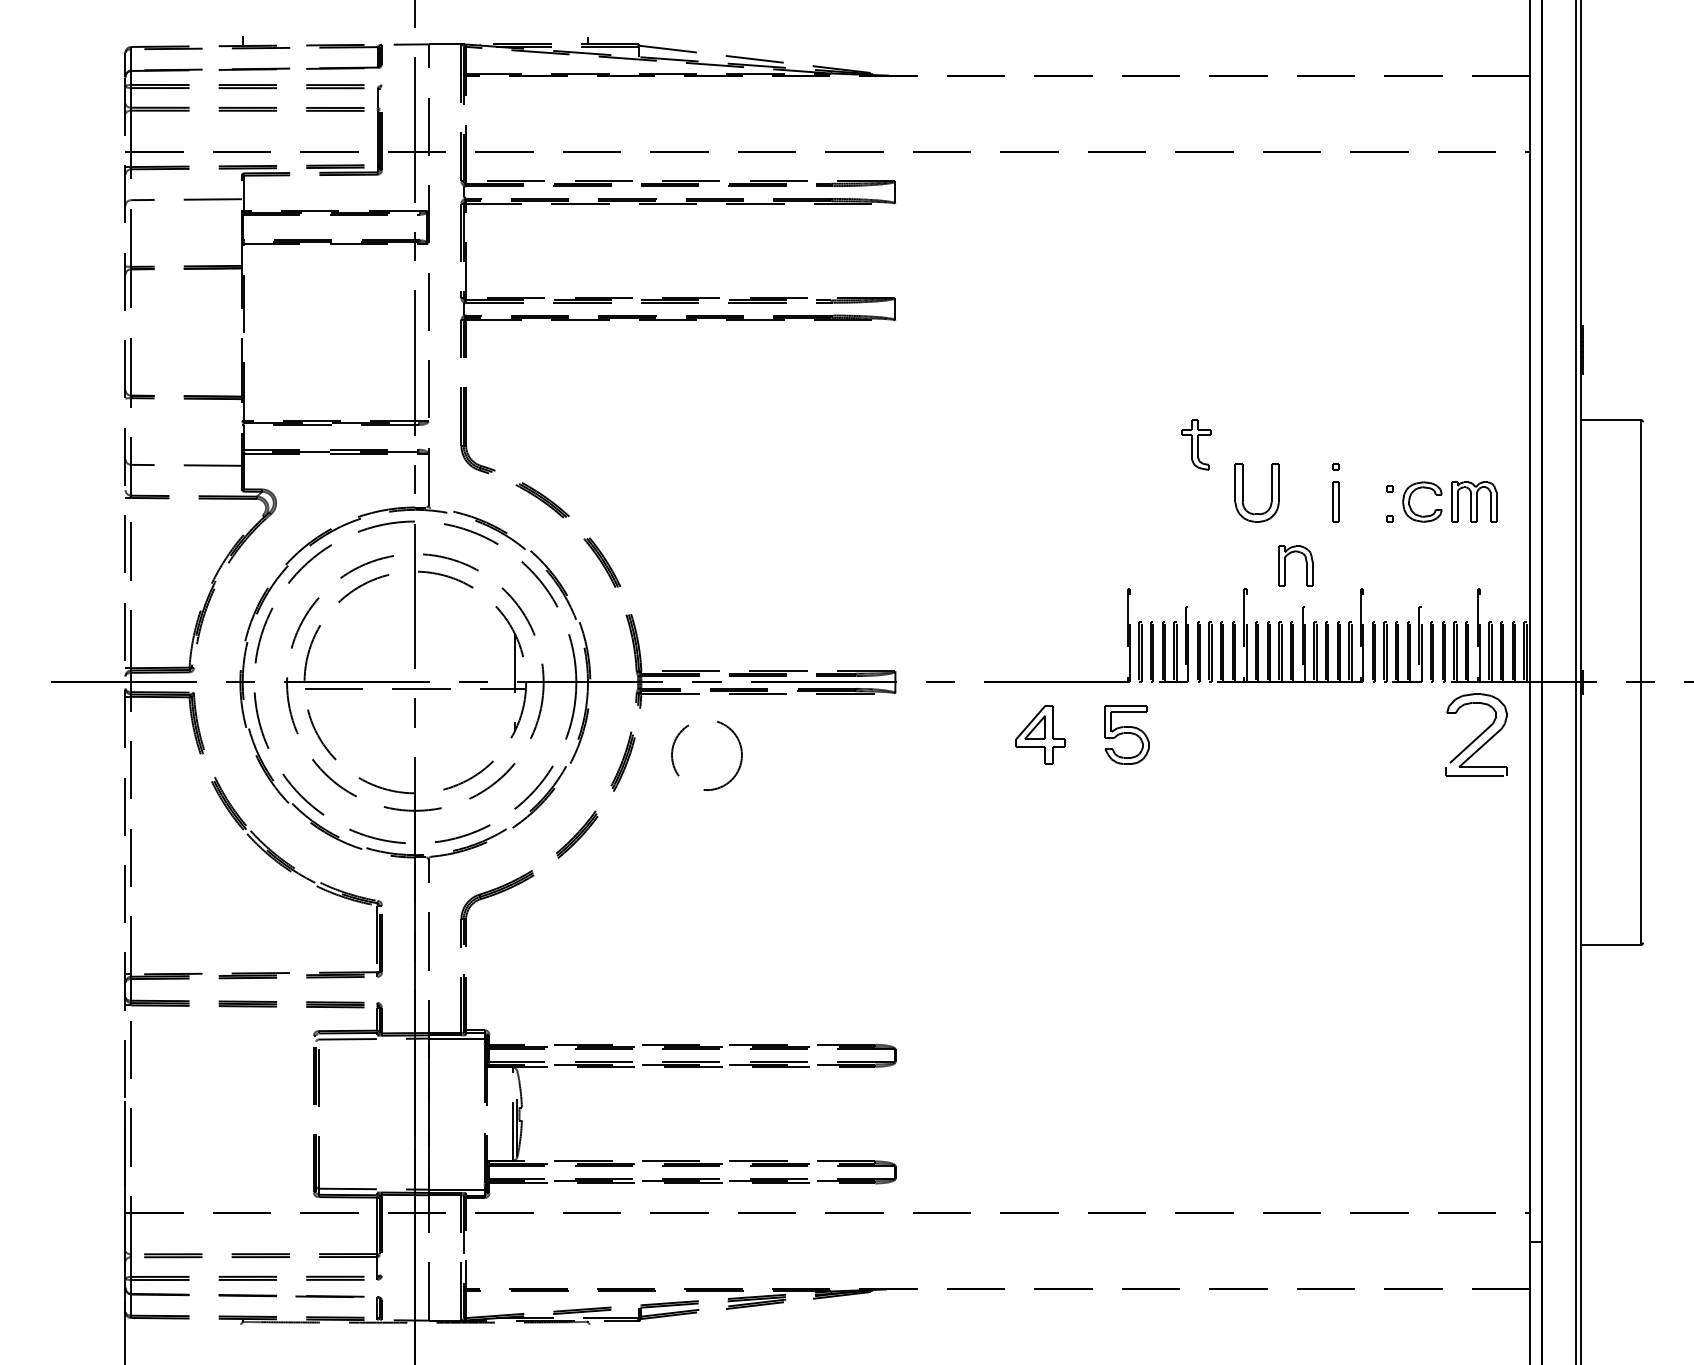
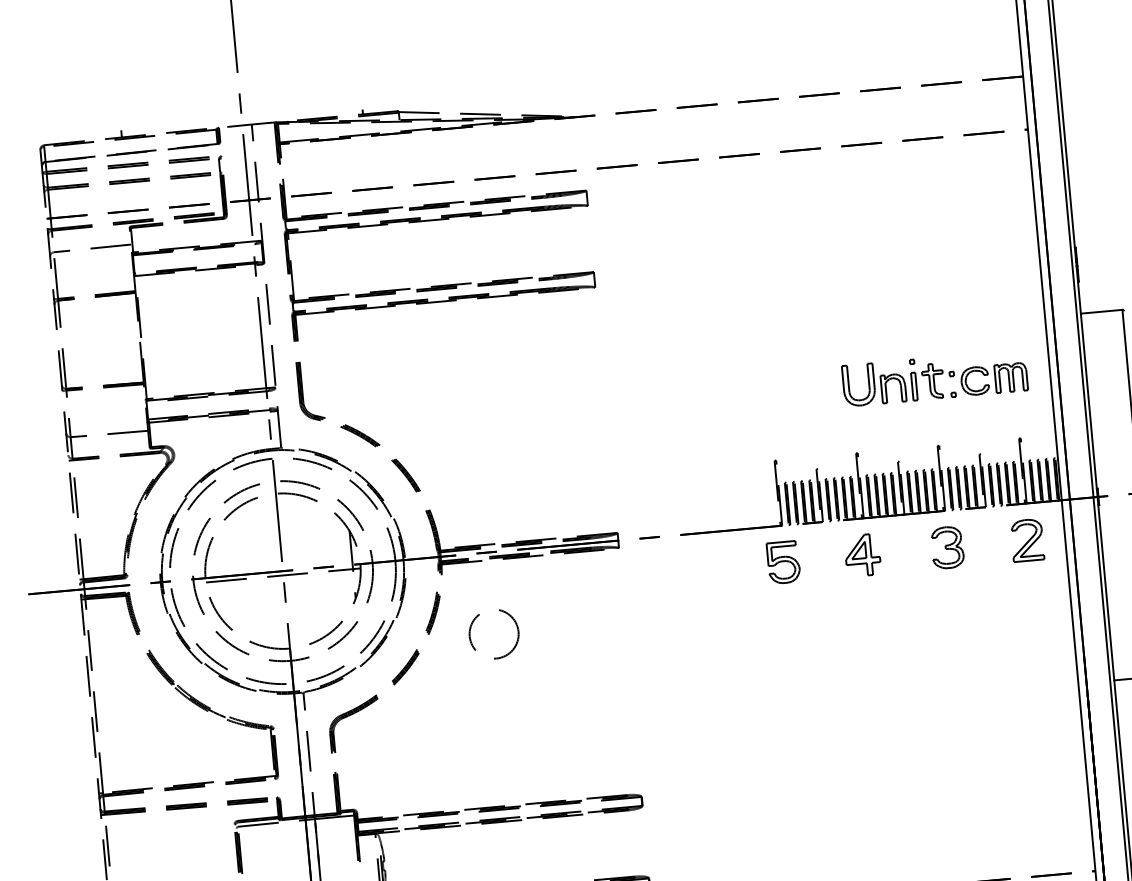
part: (1196, 444) -> (932, 381), moved
part: (1285, 565) -> (886, 388), moved
part: (1040, 734) -> (862, 555), moved
part: (1361, 734) -> (947, 547), added
part: (1475, 734) -> (1026, 540), size x0.71
circle: (706, 755) -> (493, 634), moved

